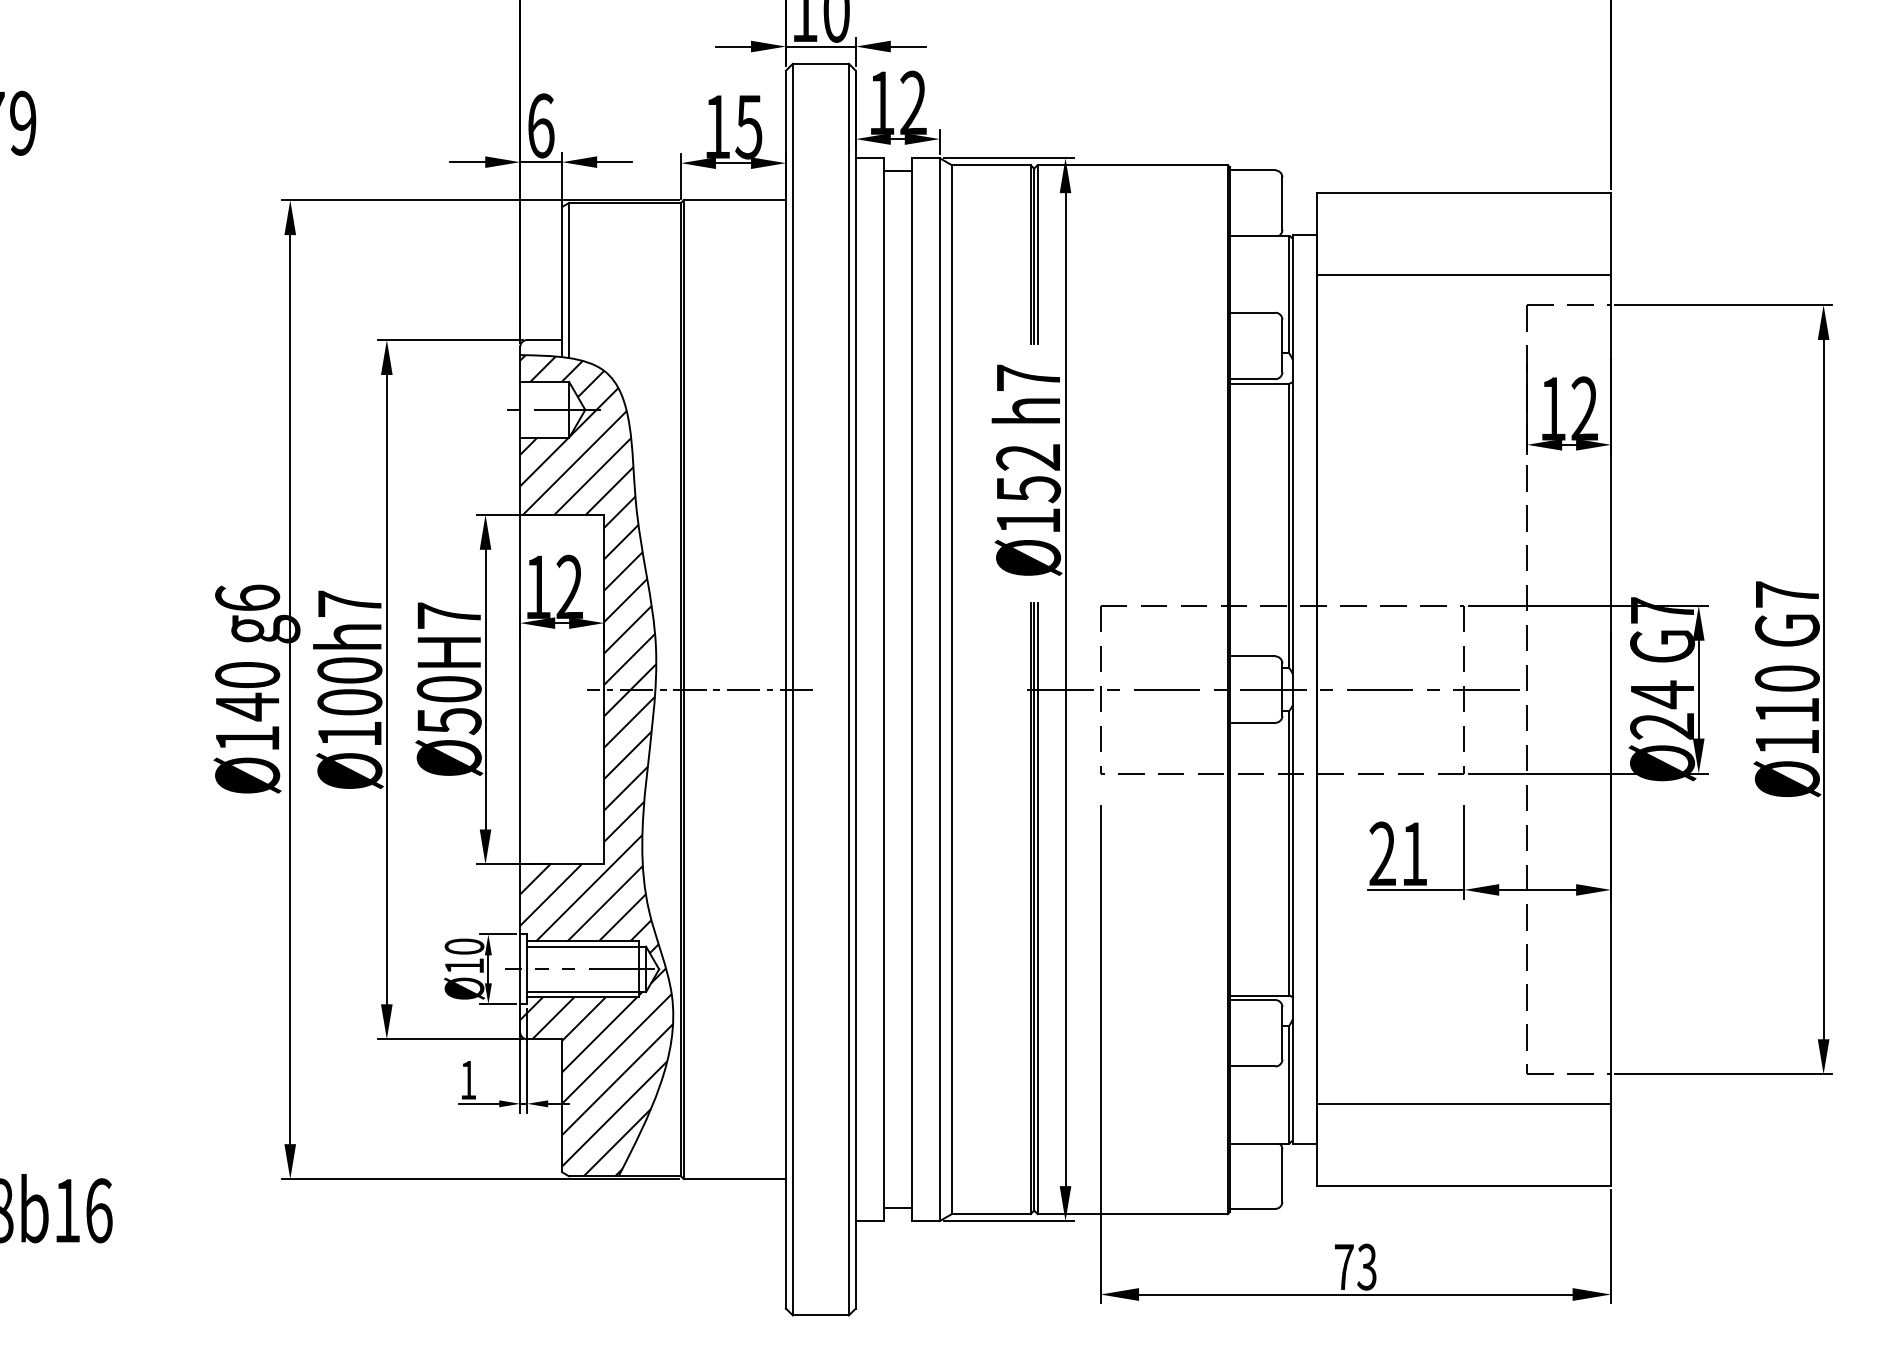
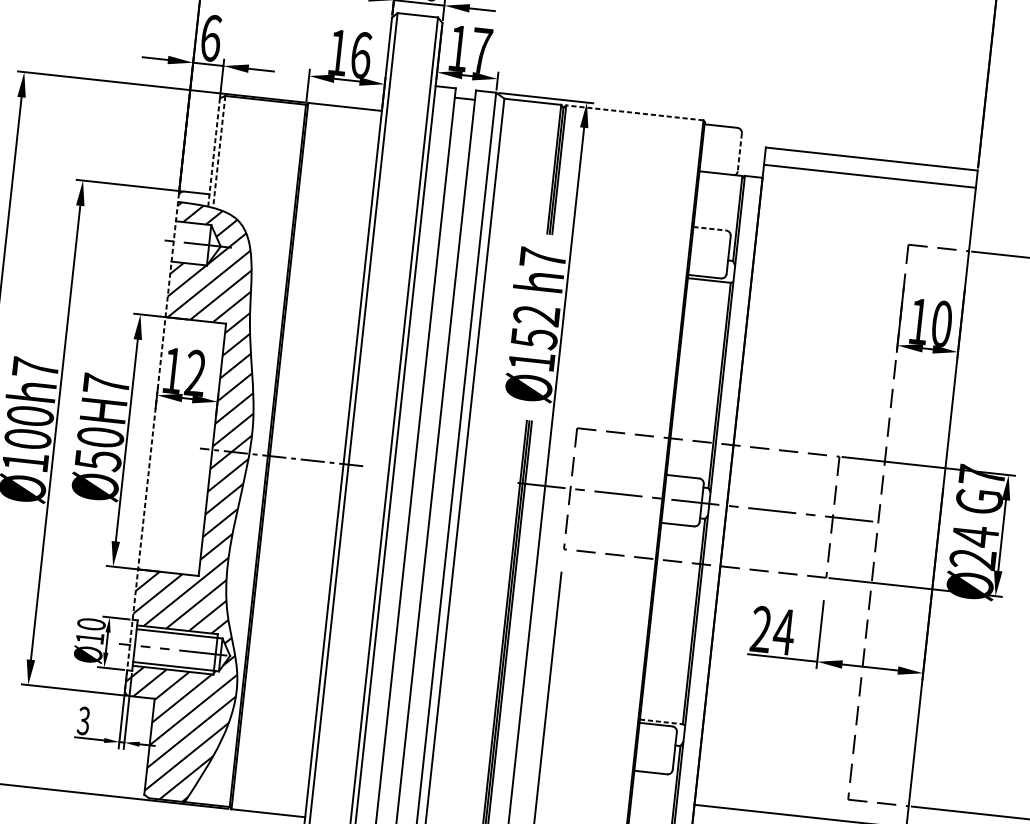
text: (913, 102) -> (481, 50), 12 -> 17
text: (748, 126) -> (360, 54), 15 -> 16
line: (1132, 165) -> (634, 113), solid -> dashed
line: (1282, 204) -> (739, 153), solid -> dashed
line: (1464, 275) -> (870, 176), moved
line: (569, 280) -> (219, 151), solid -> dashed
line: (562, 281) -> (214, 152), solid -> dashed
line: (1252, 312) -> (709, 228), solid -> dashed
text: (1584, 408) -> (941, 323), 12 -> 10
line: (520, 689) -> (152, 443), solid -> dashed
text: (1414, 853) -> (784, 631), 21 -> 24
line: (1259, 995) -> (661, 721), solid -> dashed
text: (468, 1080) -> (83, 721), 1 -> 3

